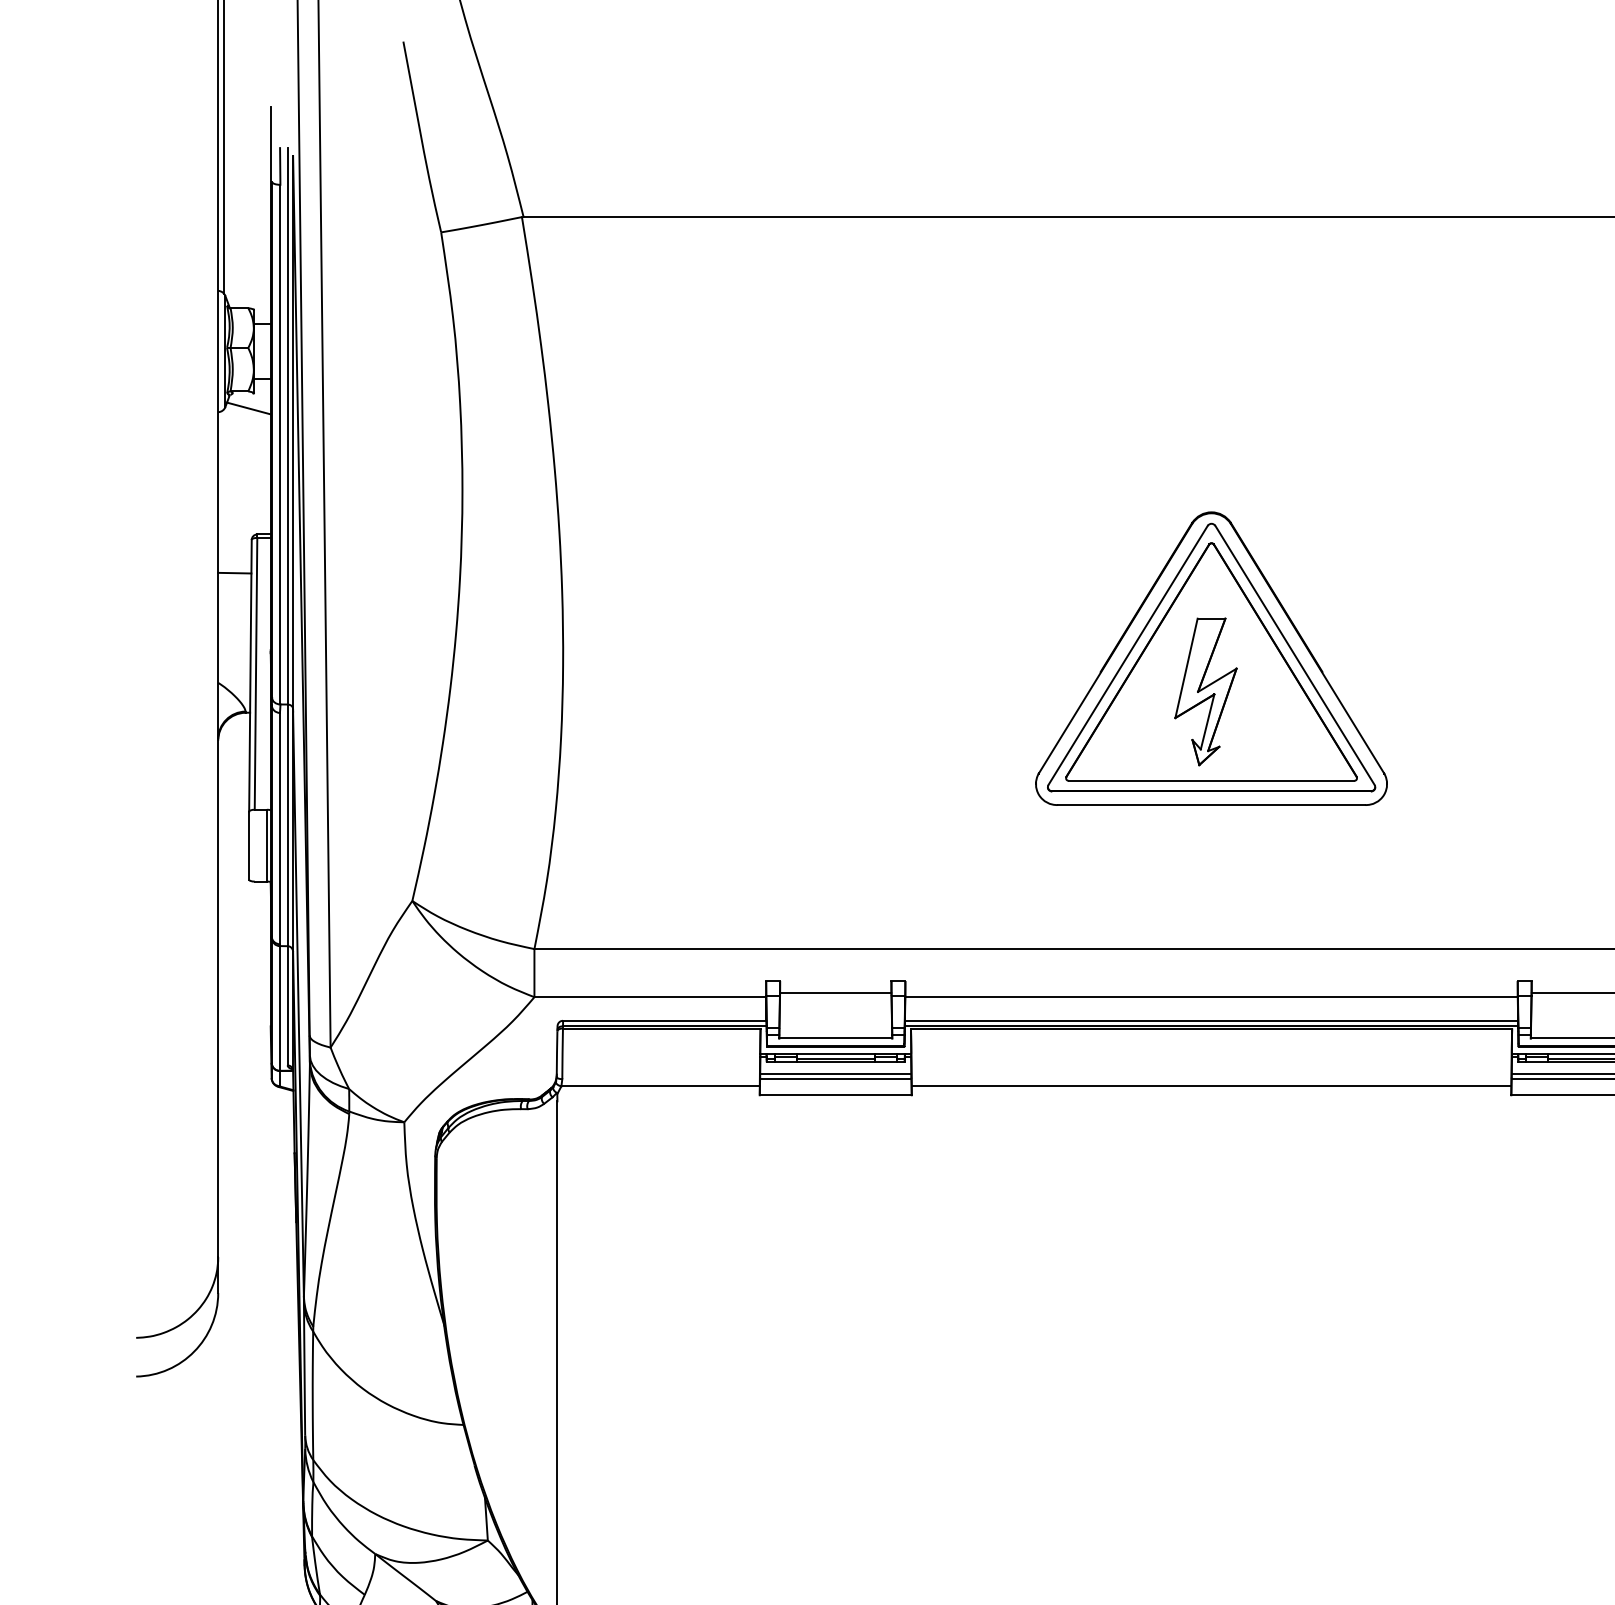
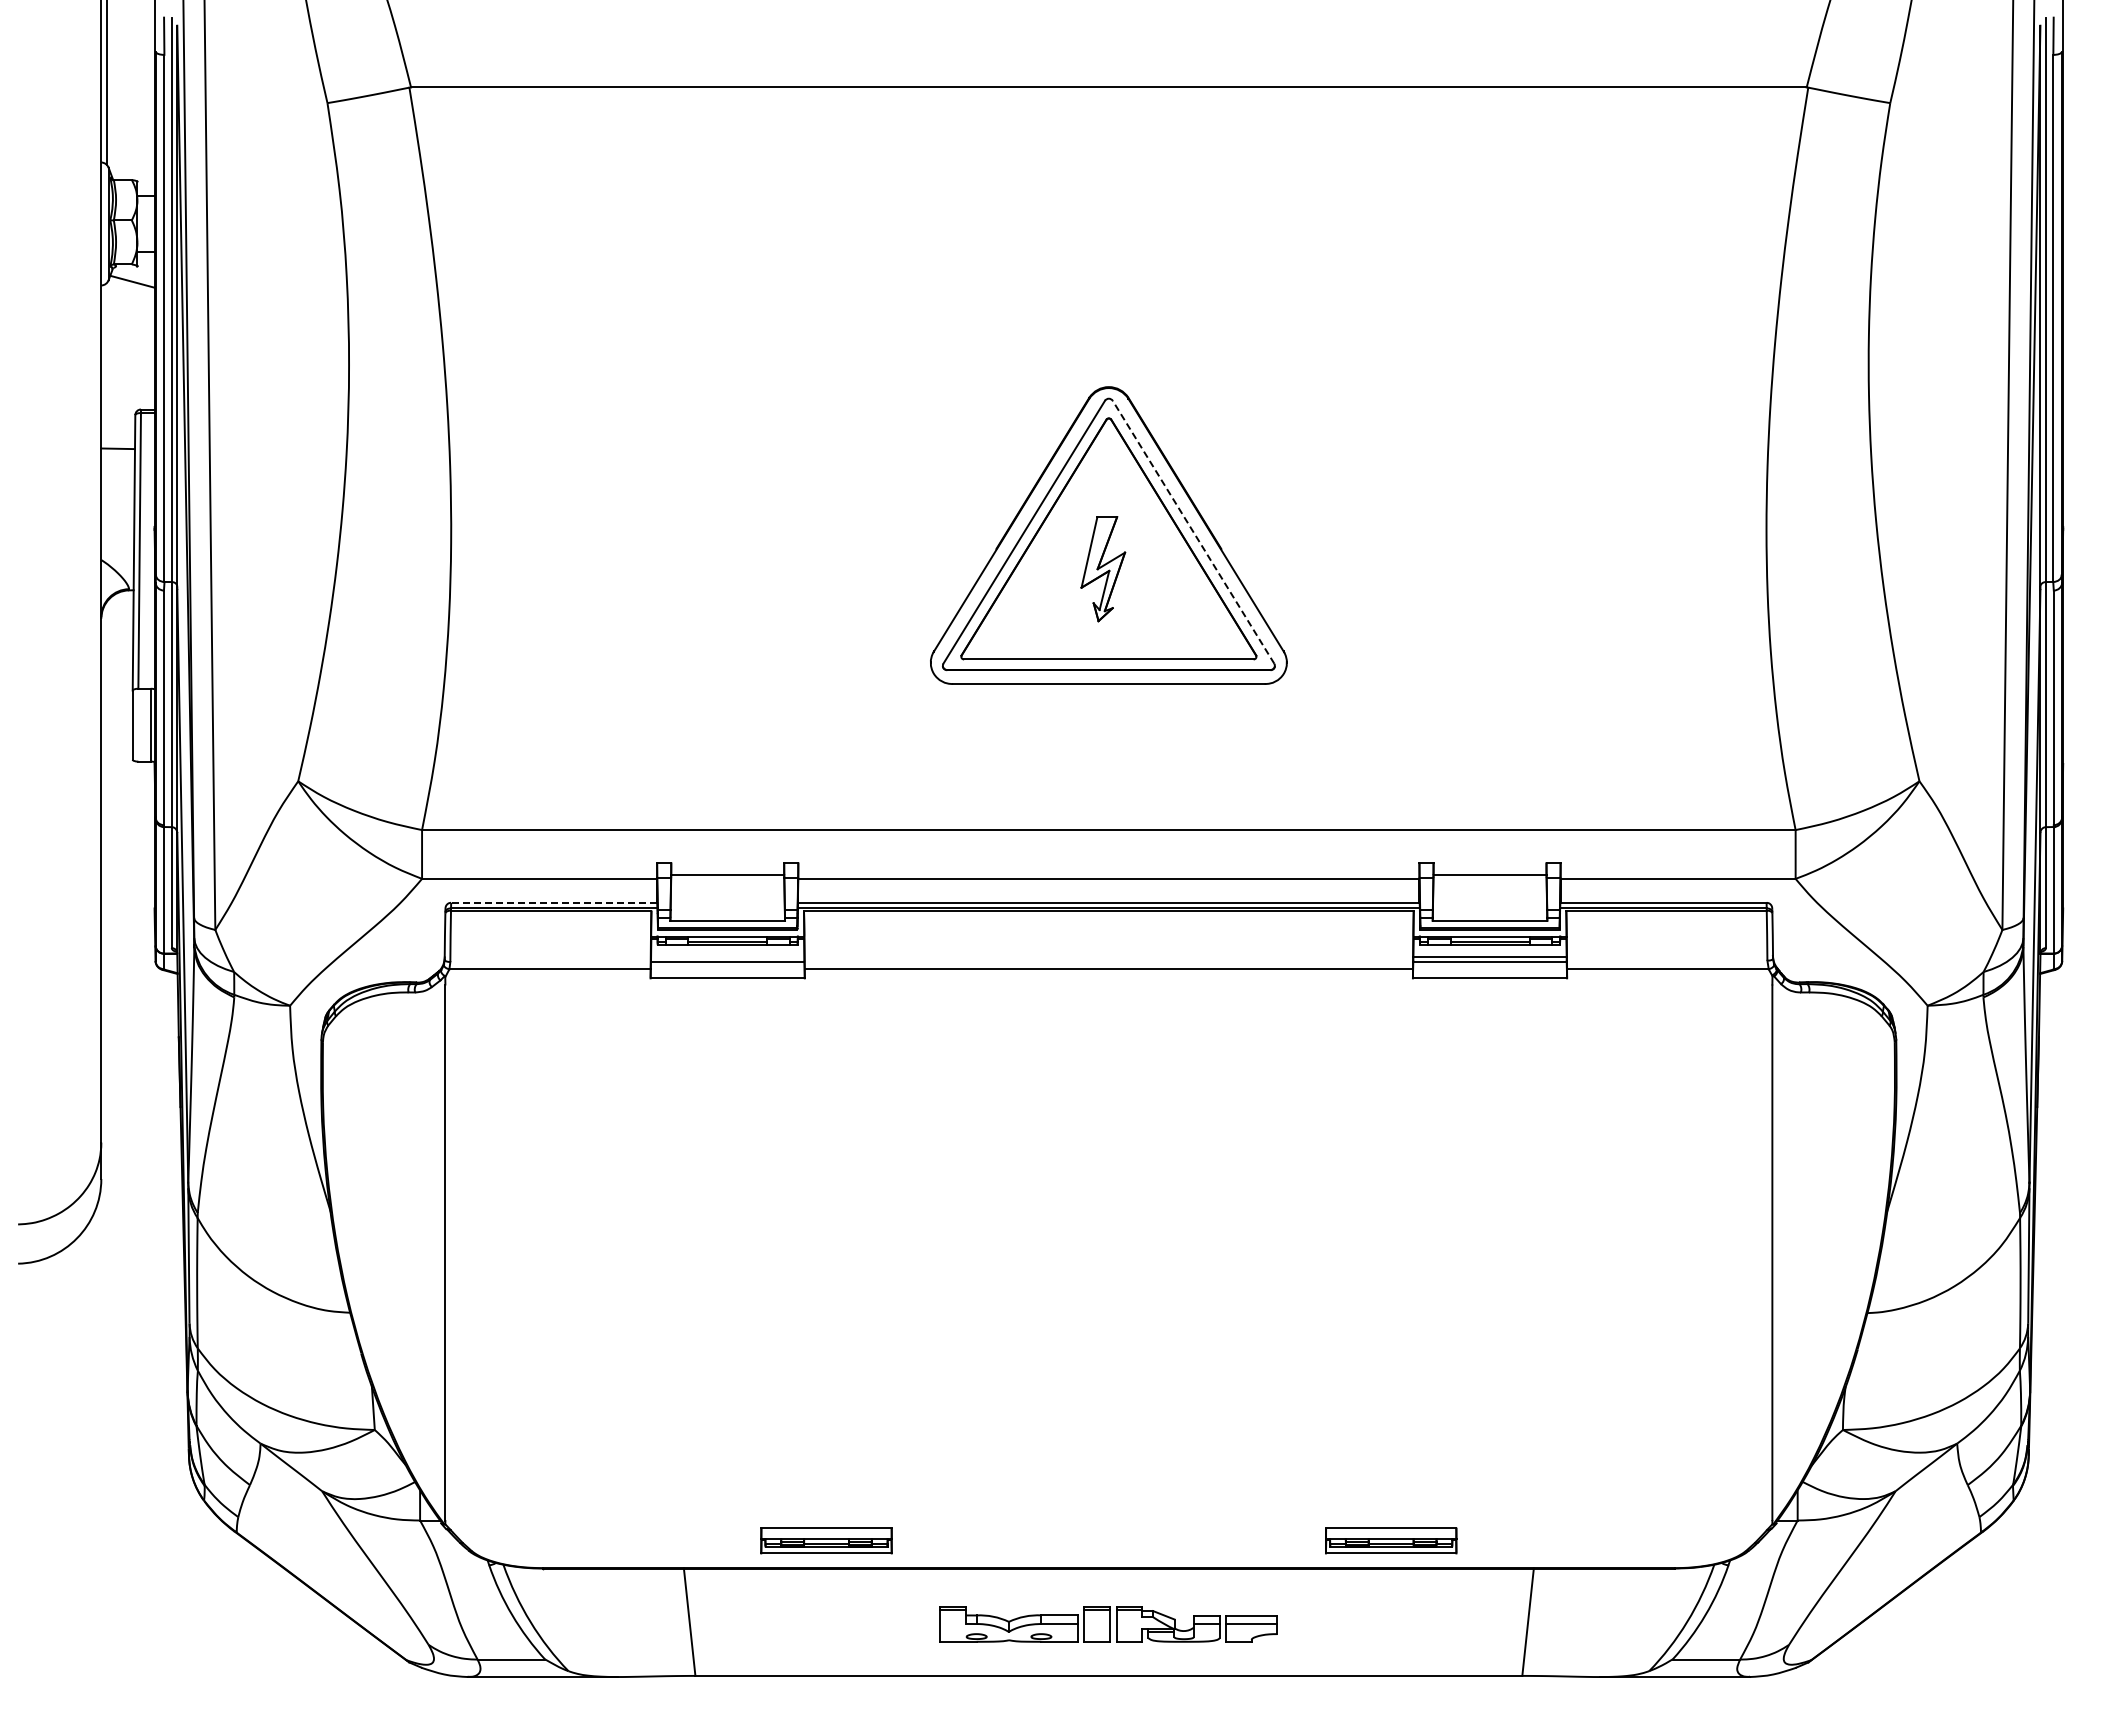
line: (1294, 654) -> (1193, 531), solid -> dashed
part: (1206, 691) -> (1103, 568), size x0.7
line: (664, 1020) -> (553, 902), solid -> dashed
line: (835, 1074) -> (727, 957), removed

